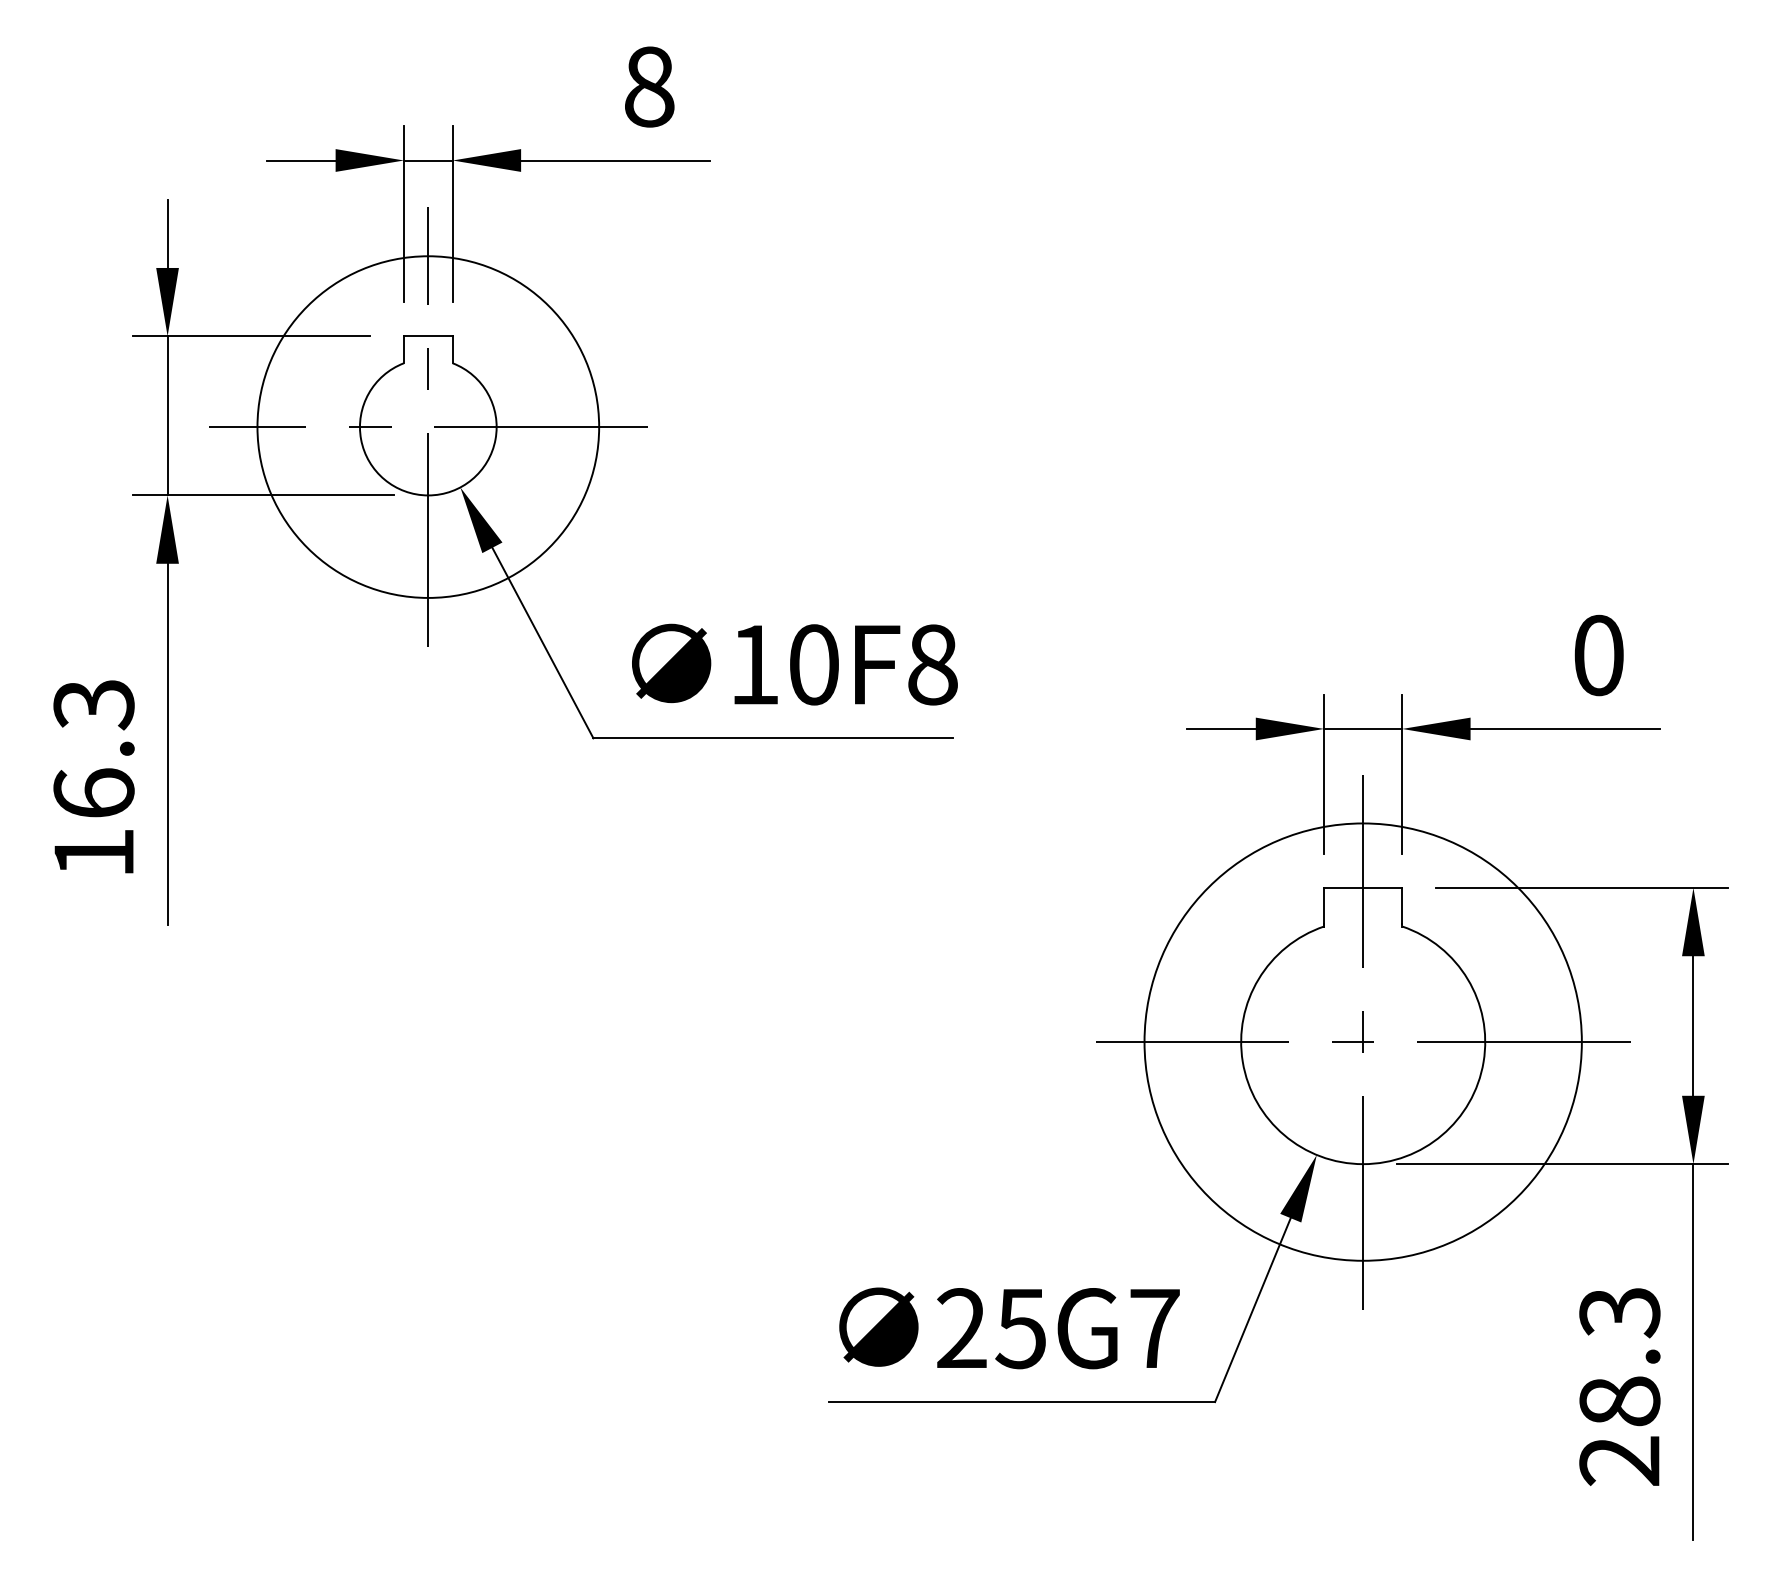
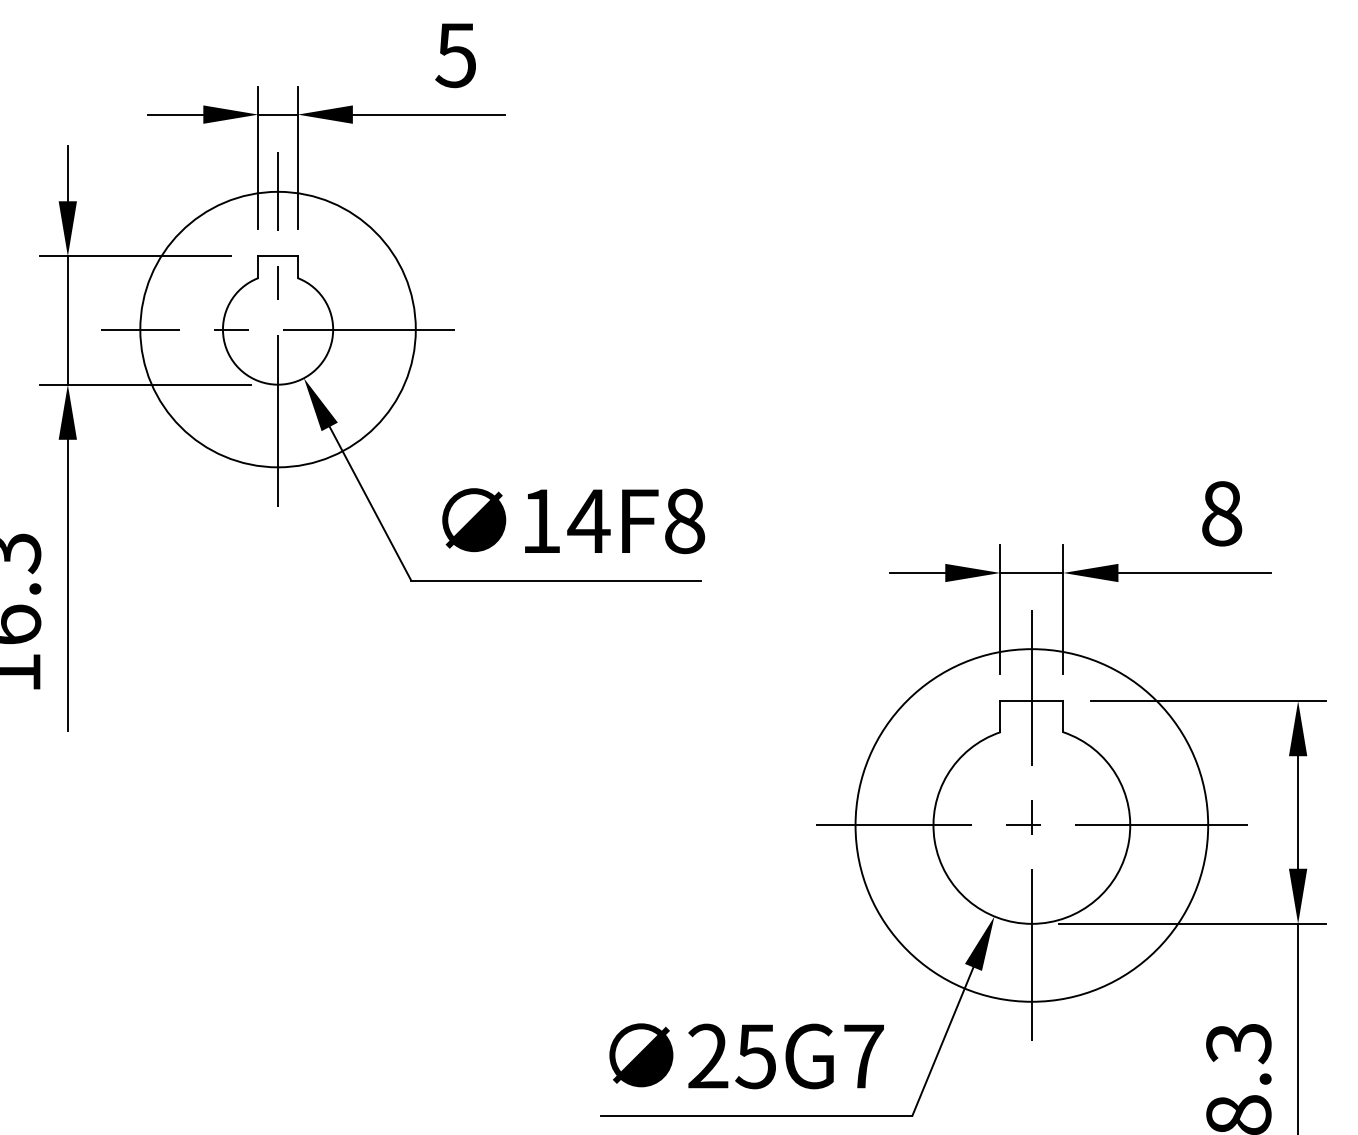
text: (648, 86) -> (455, 54), 8 -> 5
text: (1598, 654) -> (1221, 512), 0 -> 8
text: (813, 664) -> (588, 521), 10F8 -> 14F8

